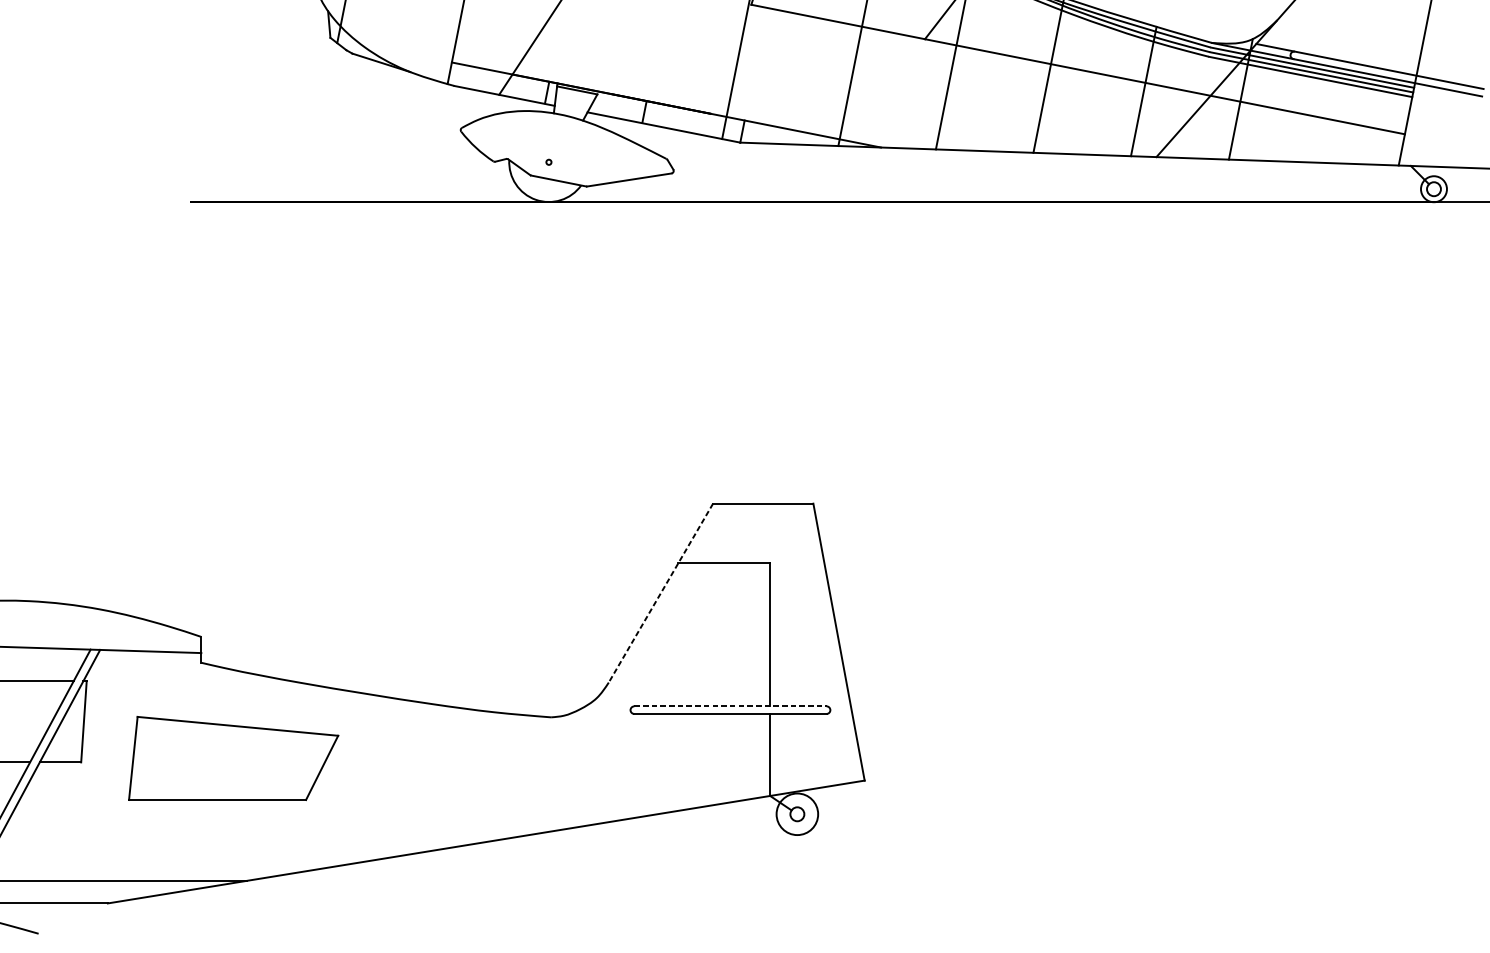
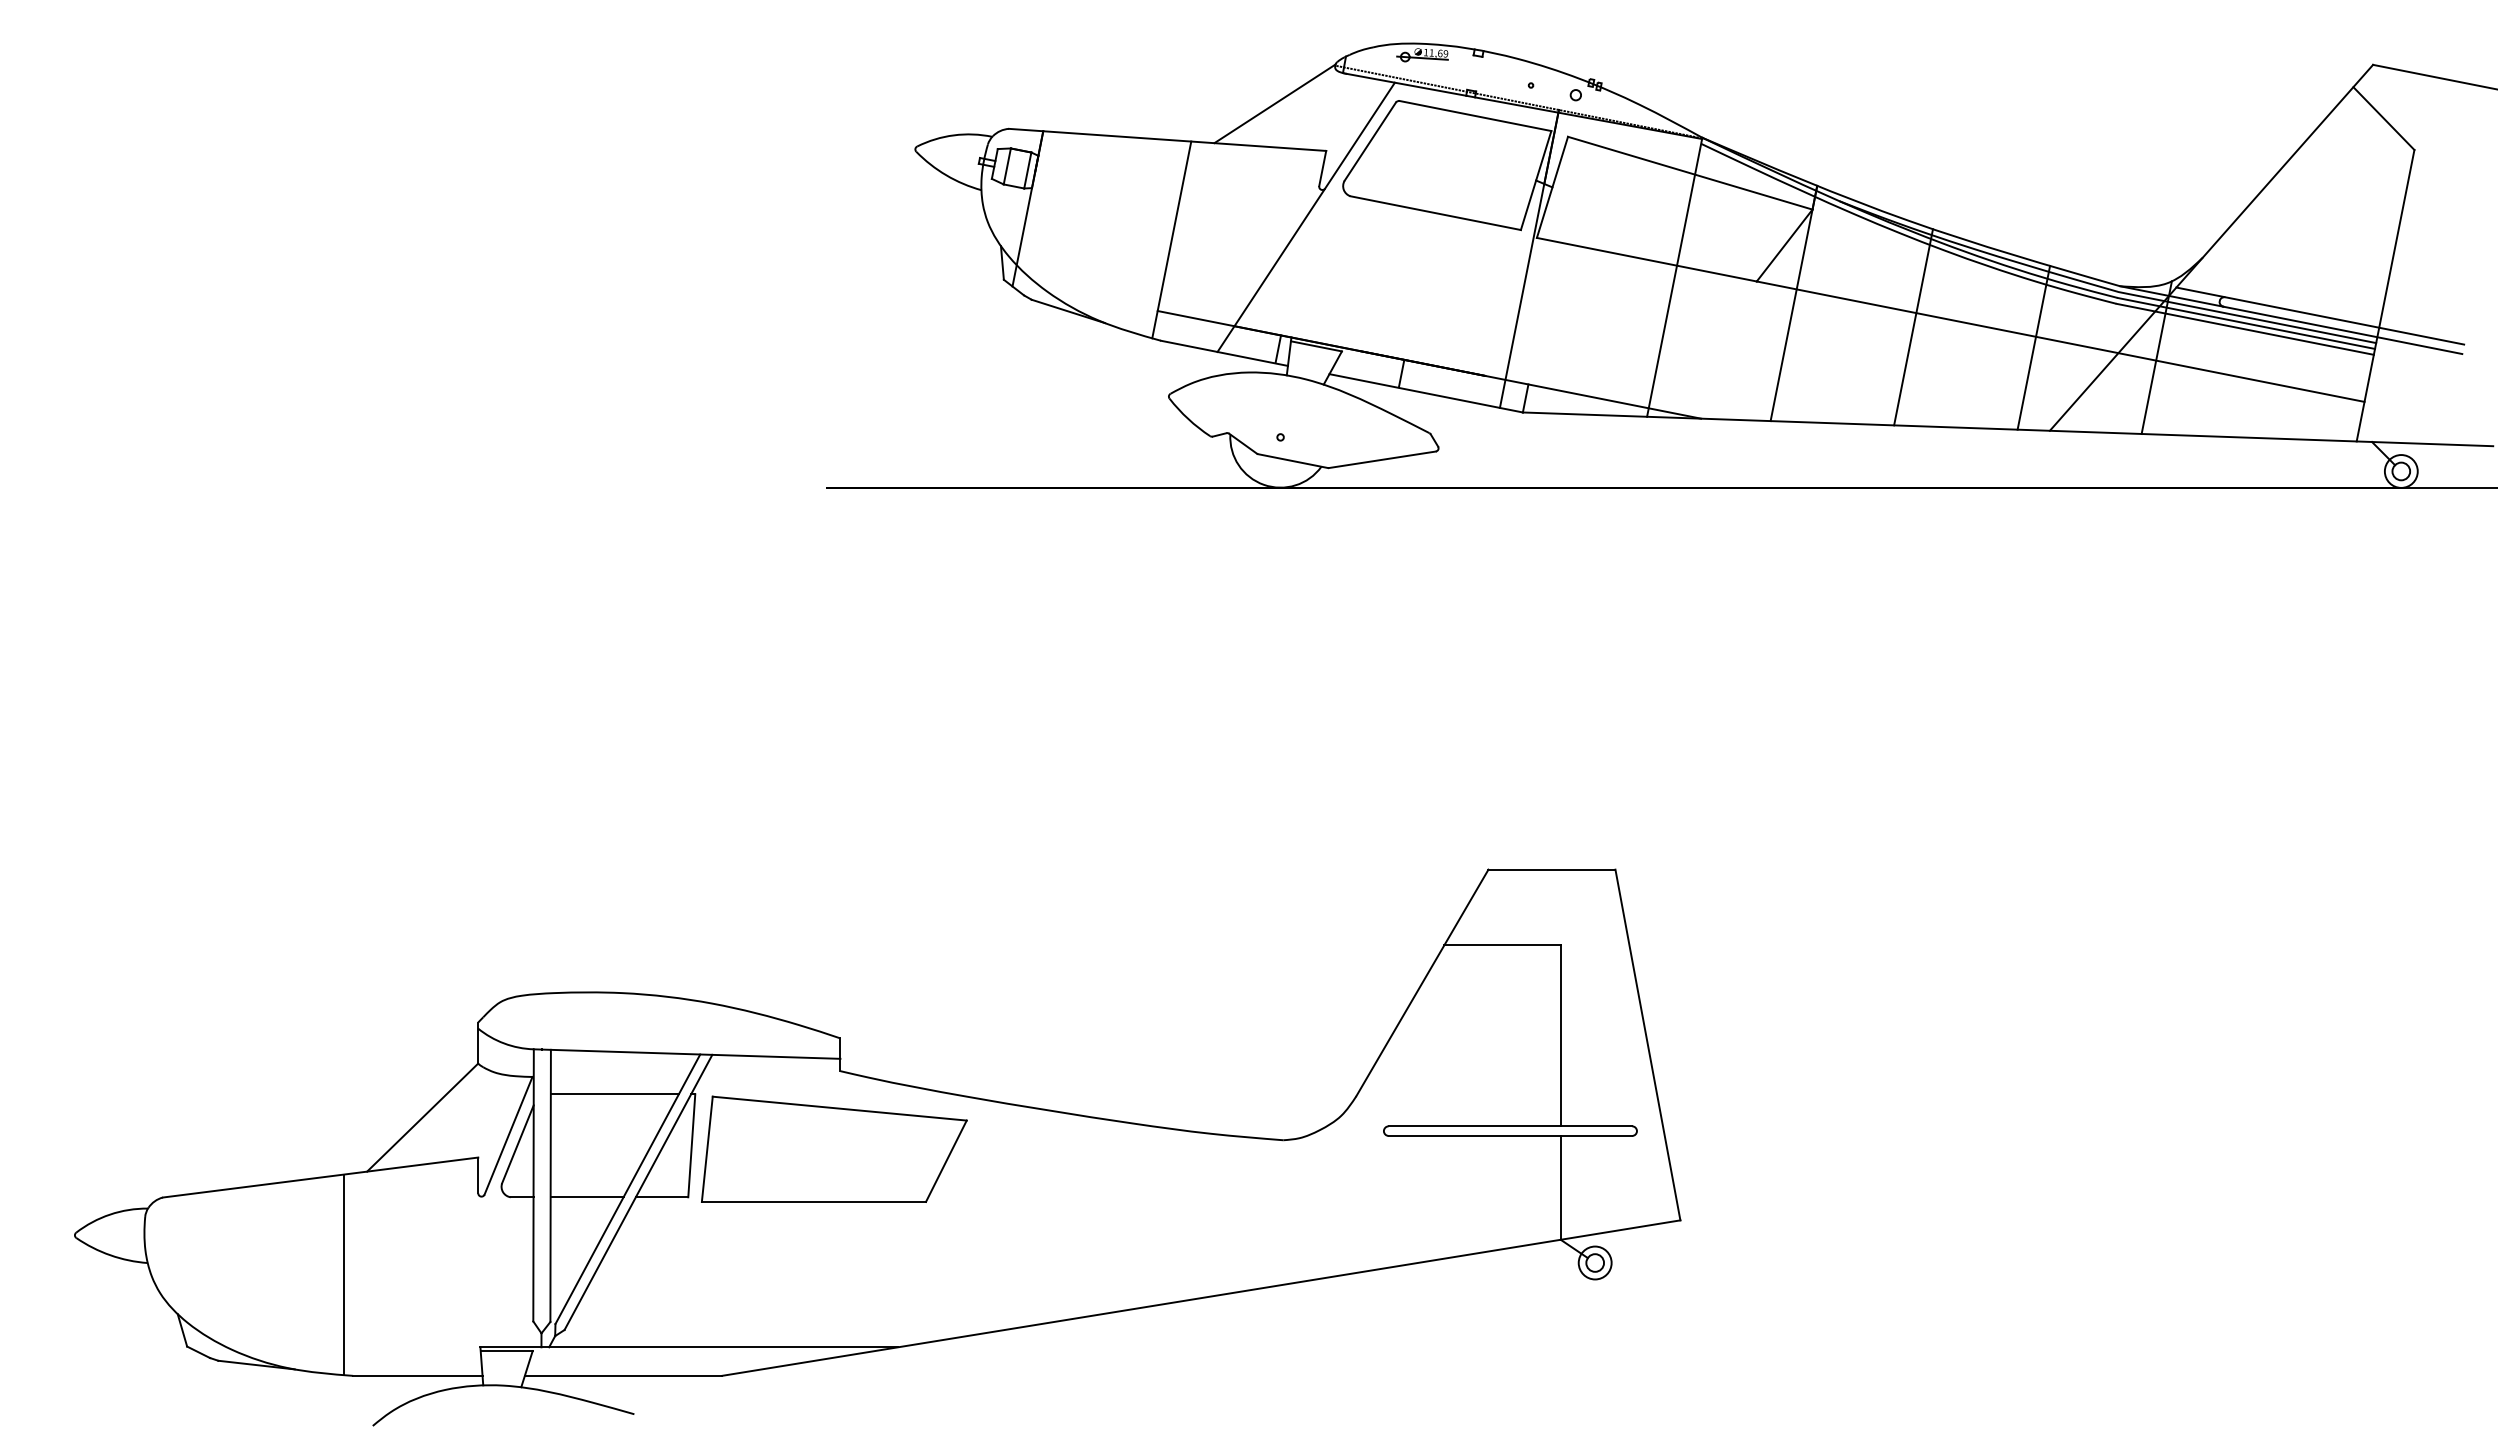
line: (661, 593) -> (1422, 983), dashed -> solid
line: (730, 706) -> (1510, 1126), dashed -> solid
part: (233, 757) -> (834, 1148), moved
circle: (796, 813) -> (1594, 1262), size x0.62

